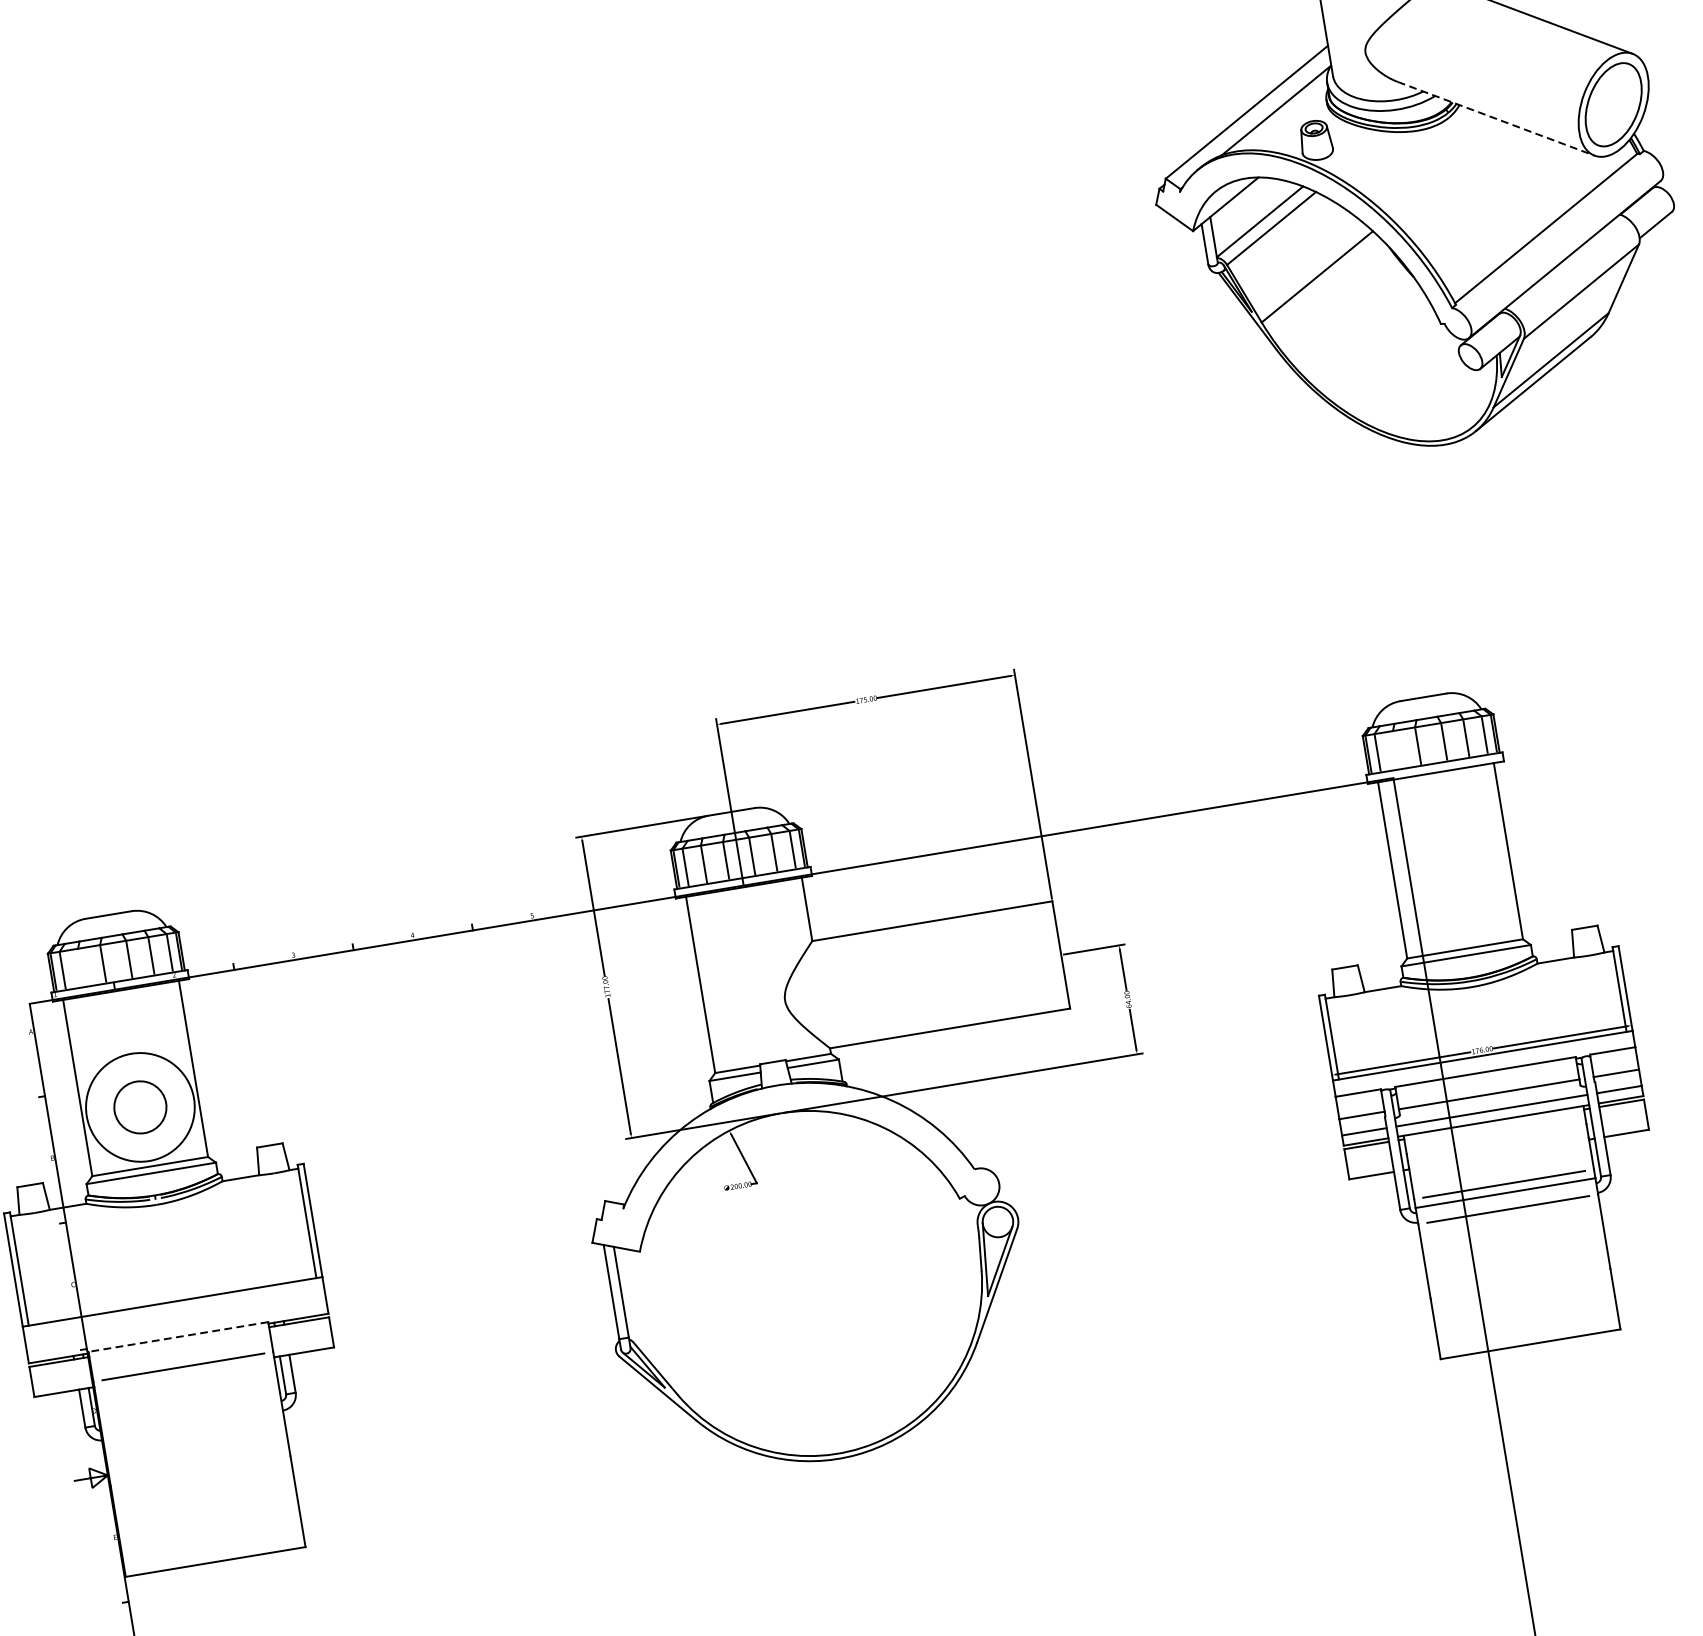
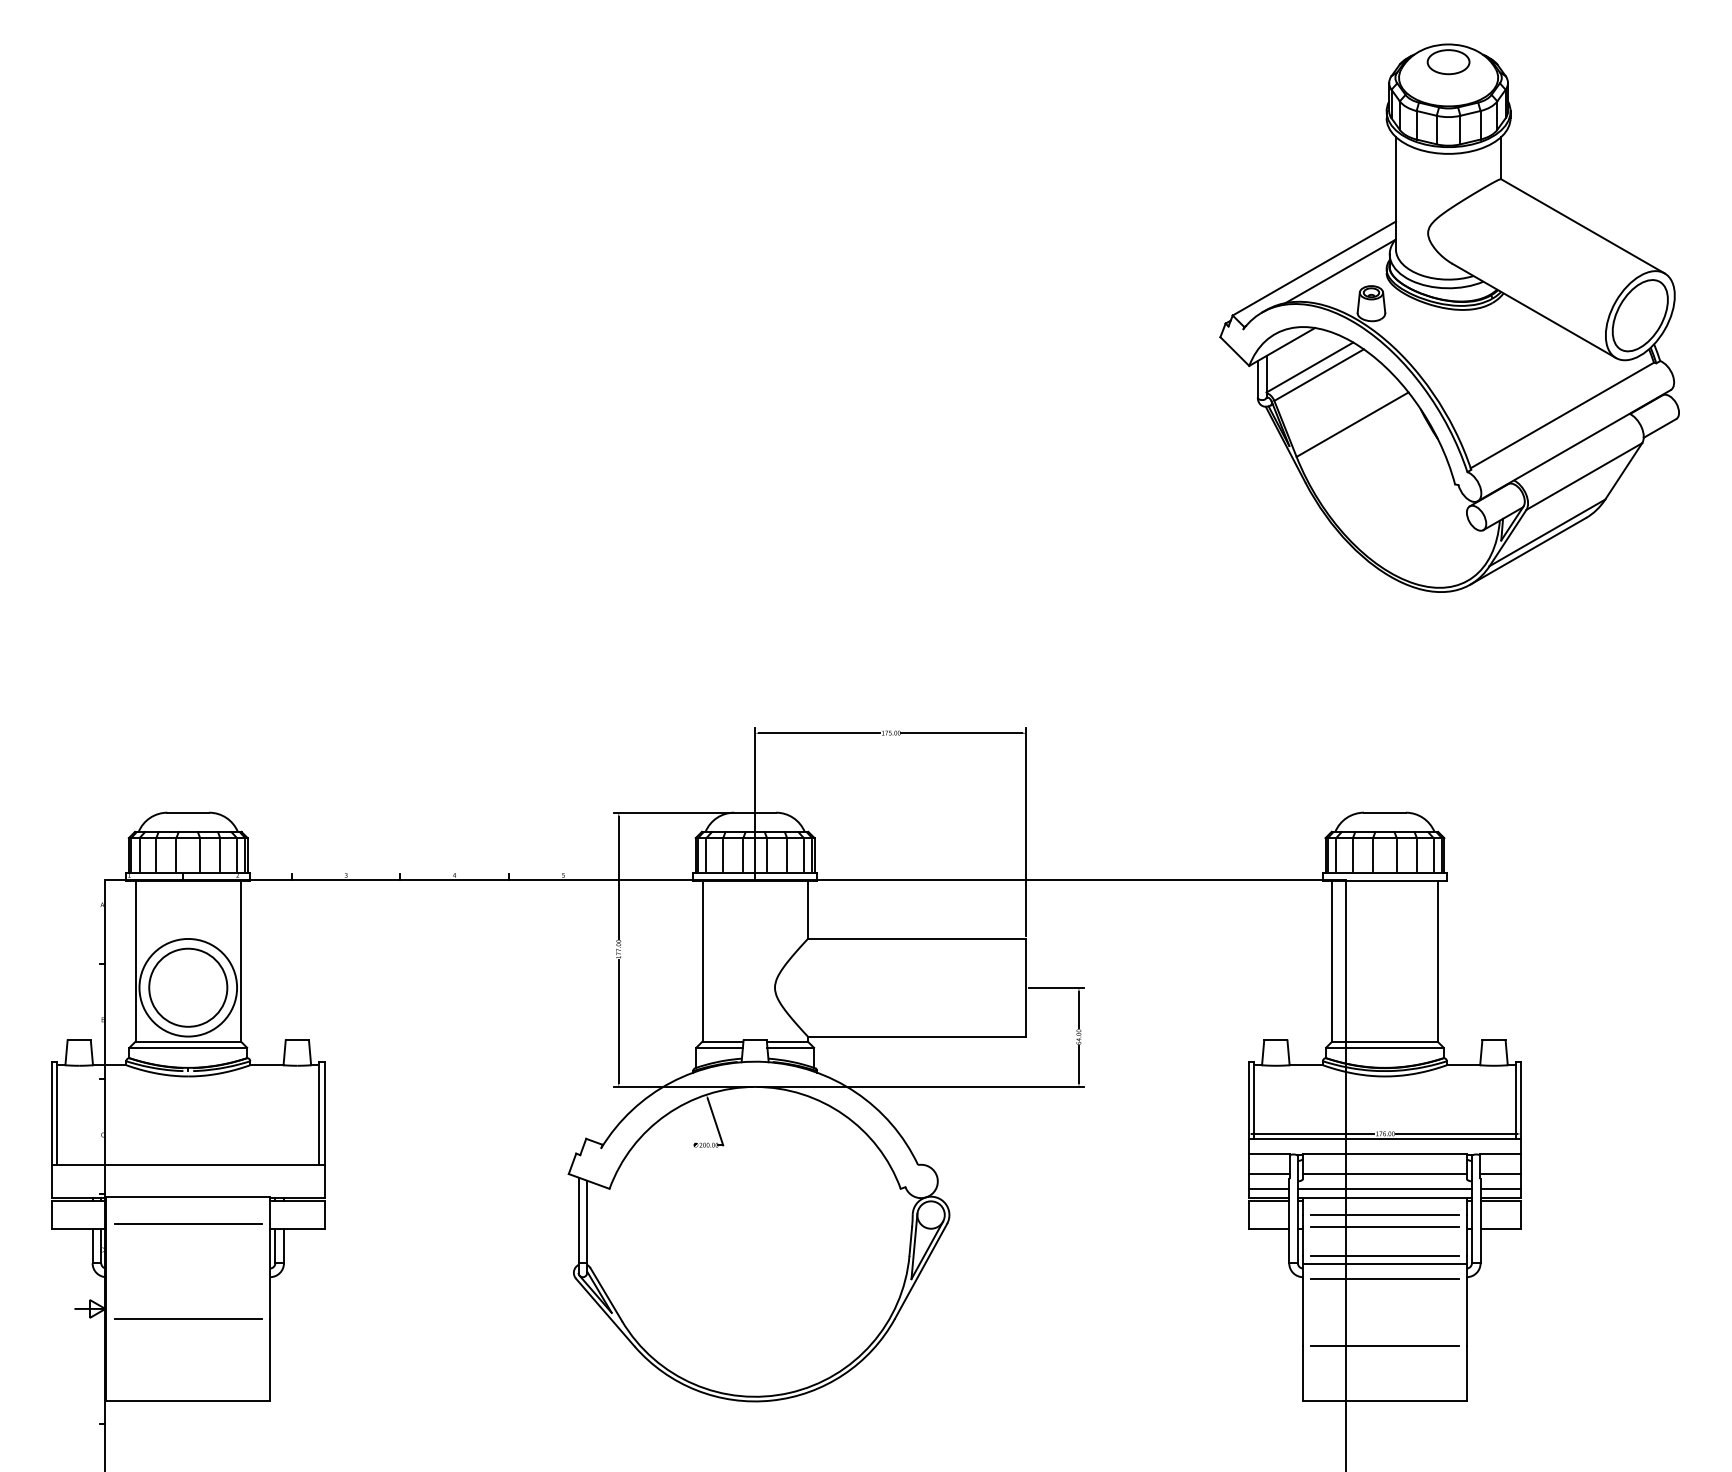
line: (1496, 119) -> (1534, 311), dashed -> solid
line: (1395, 750) -> (1352, 855), added
line: (81, 967) -> (156, 855), added
circle: (140, 1107) -> (188, 987), size x1.67
line: (1496, 1138) -> (1384, 1214), added
line: (1498, 1152) -> (1384, 1226), added
line: (1520, 1283) -> (1384, 1346), added
line: (178, 1336) -> (188, 1196), dashed -> solid
line: (199, 1470) -> (187, 1318), added

